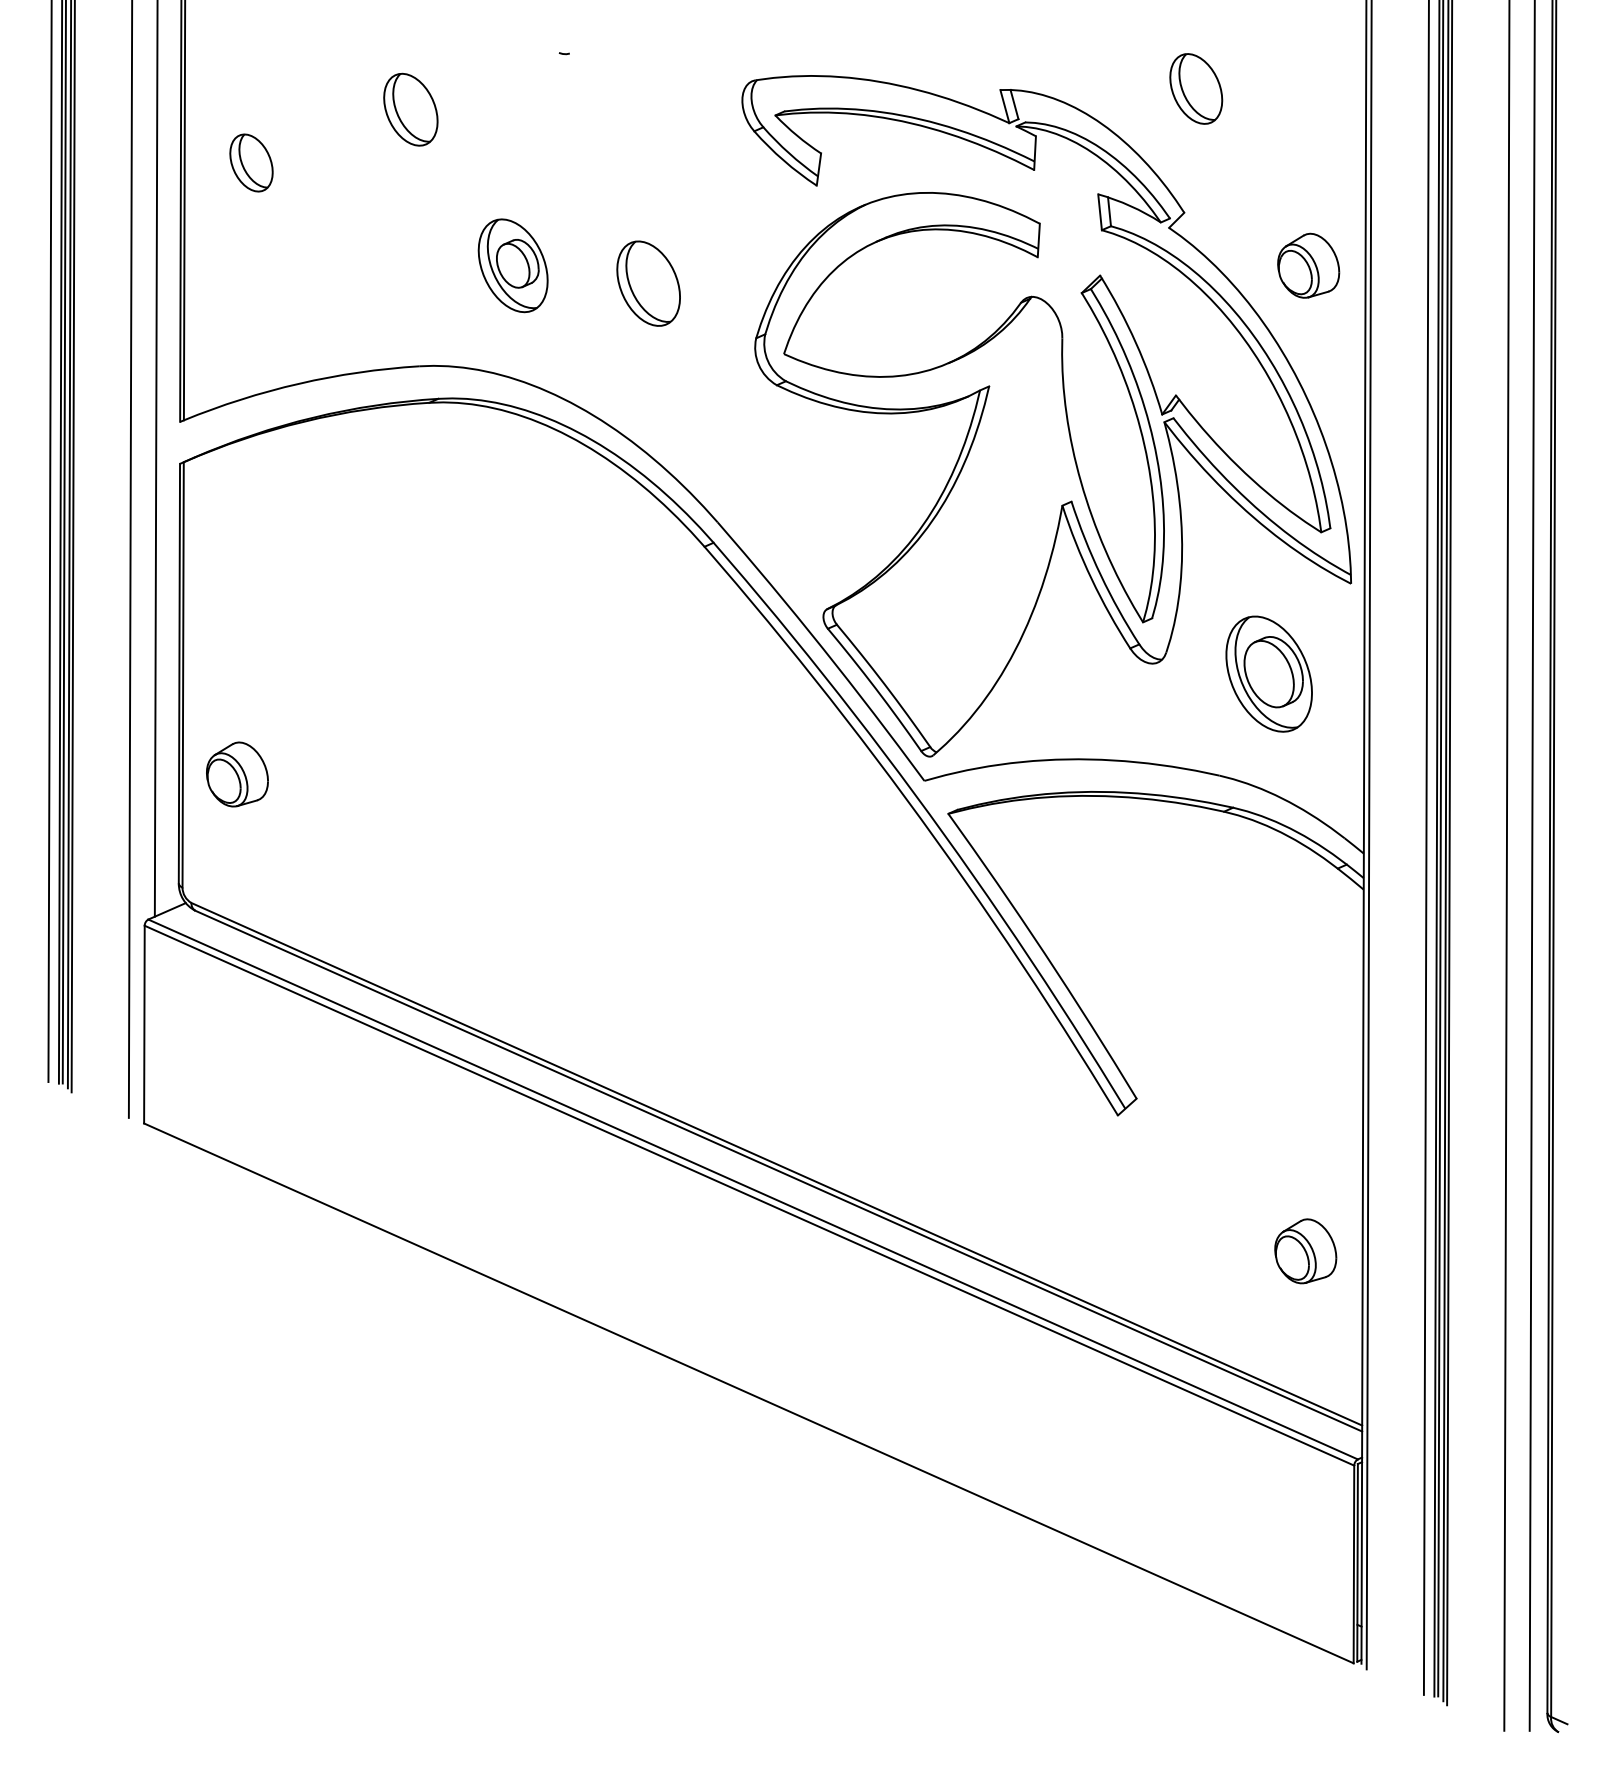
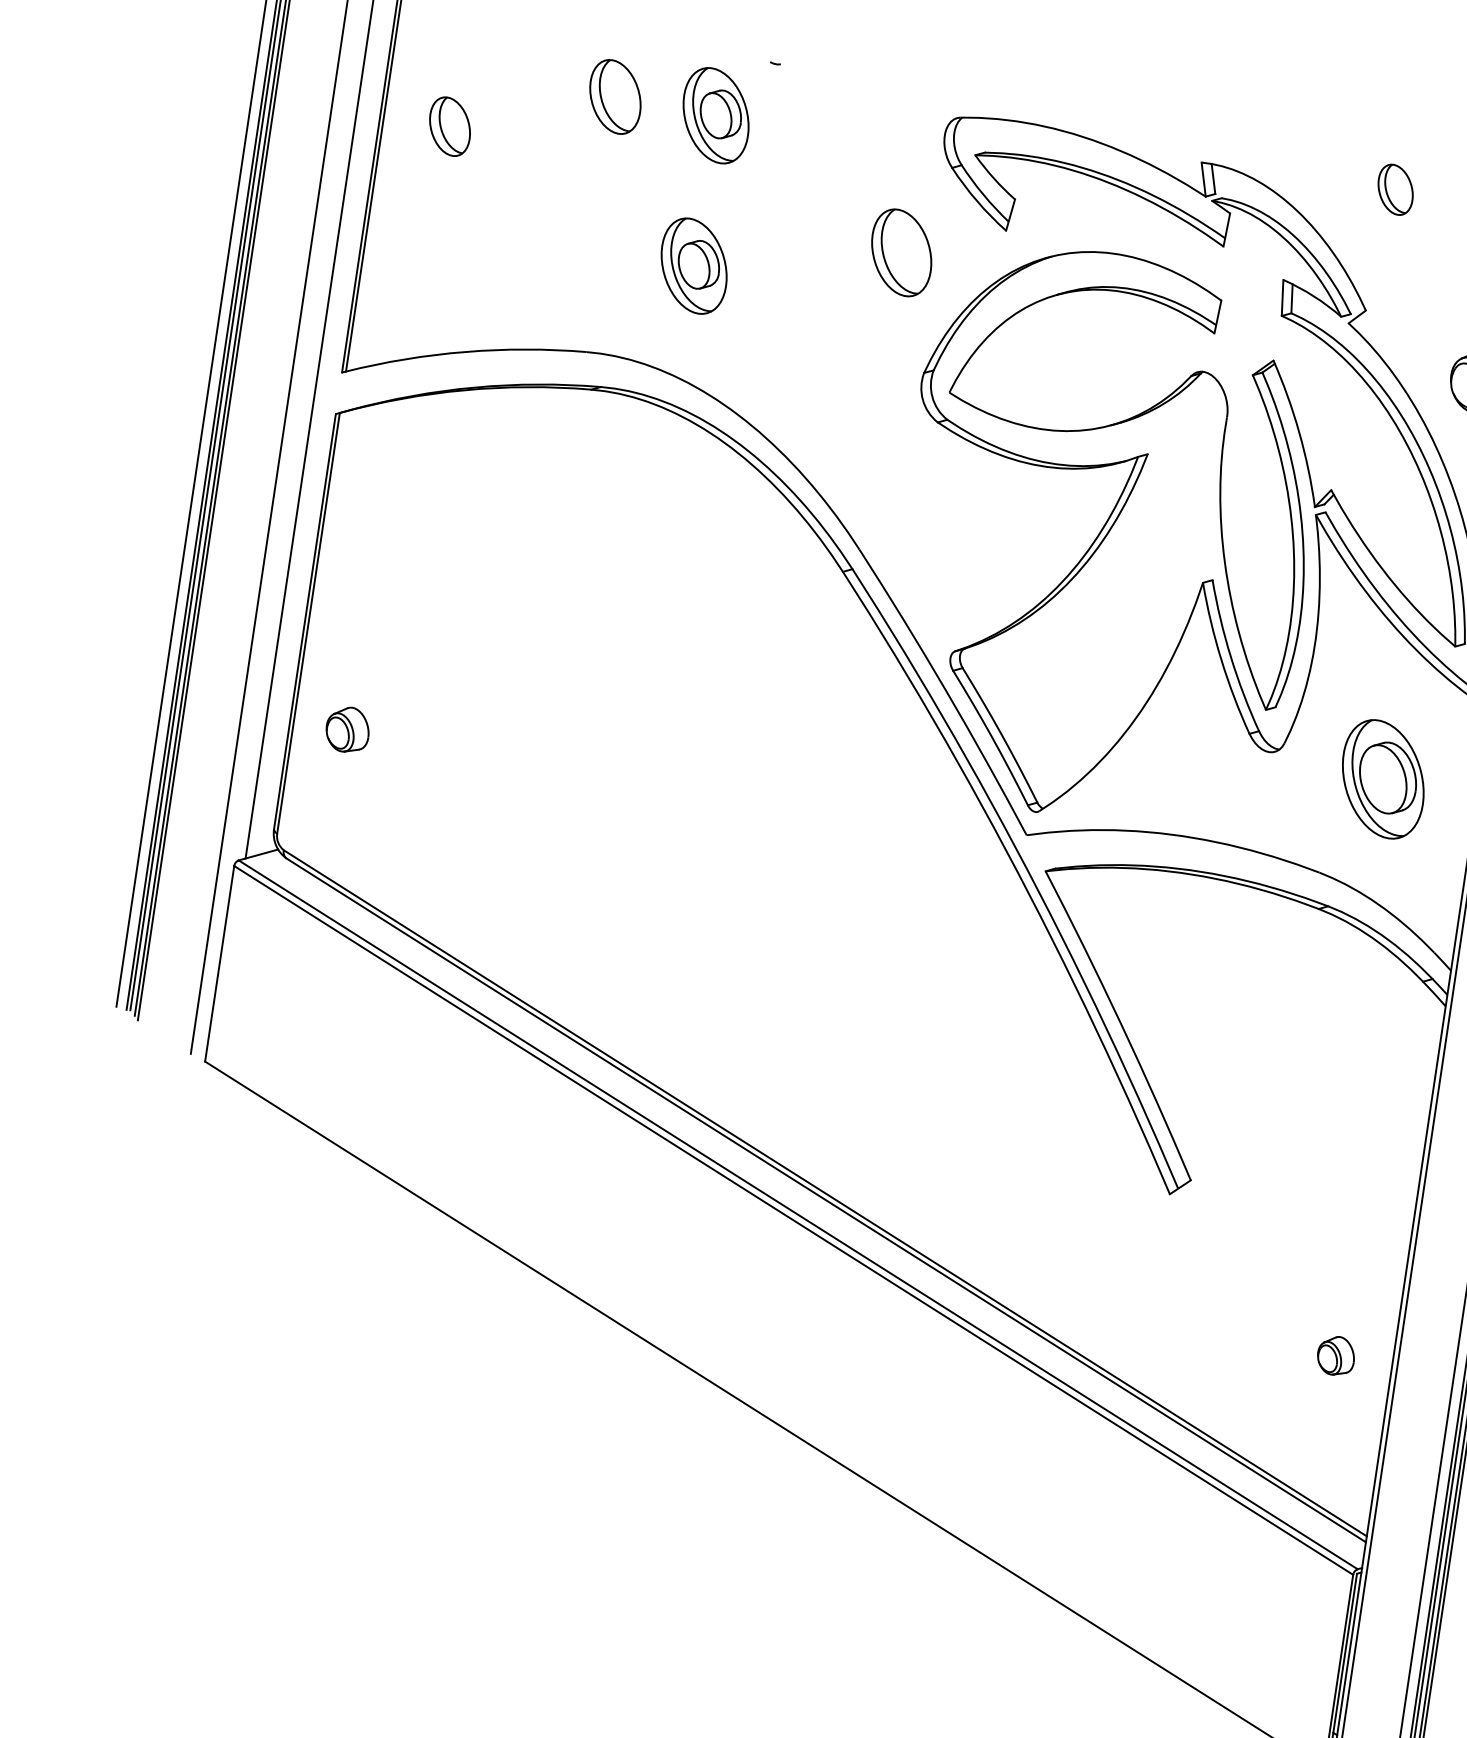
part: (1196, 88) -> (1395, 189), size x0.7
part: (512, 113) -> (715, 115), added
part: (648, 283) -> (901, 252), moved
part: (237, 774) -> (347, 729), size x0.7
part: (1305, 1251) -> (1335, 1355), size x0.6

